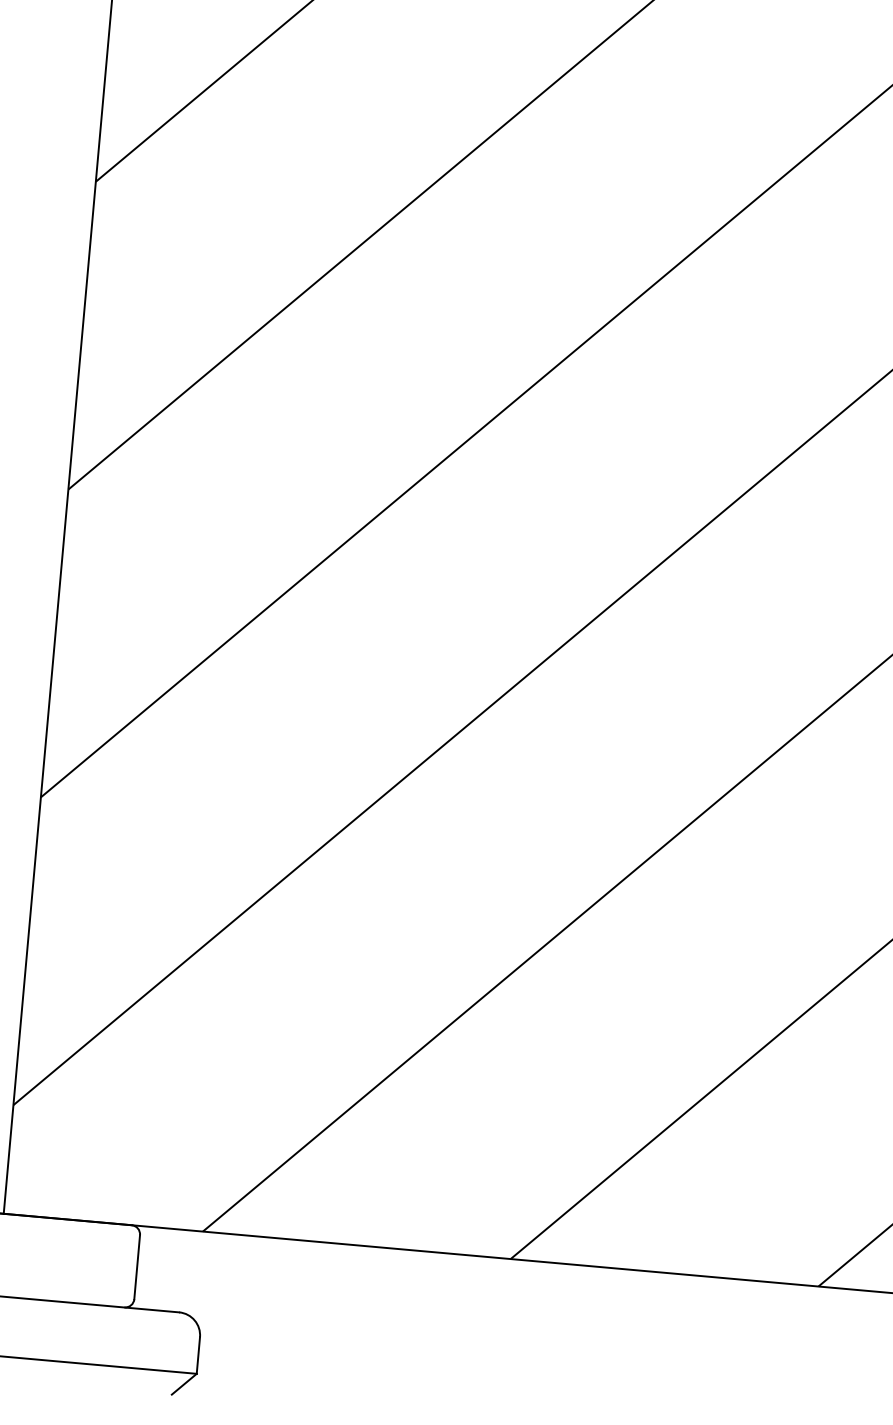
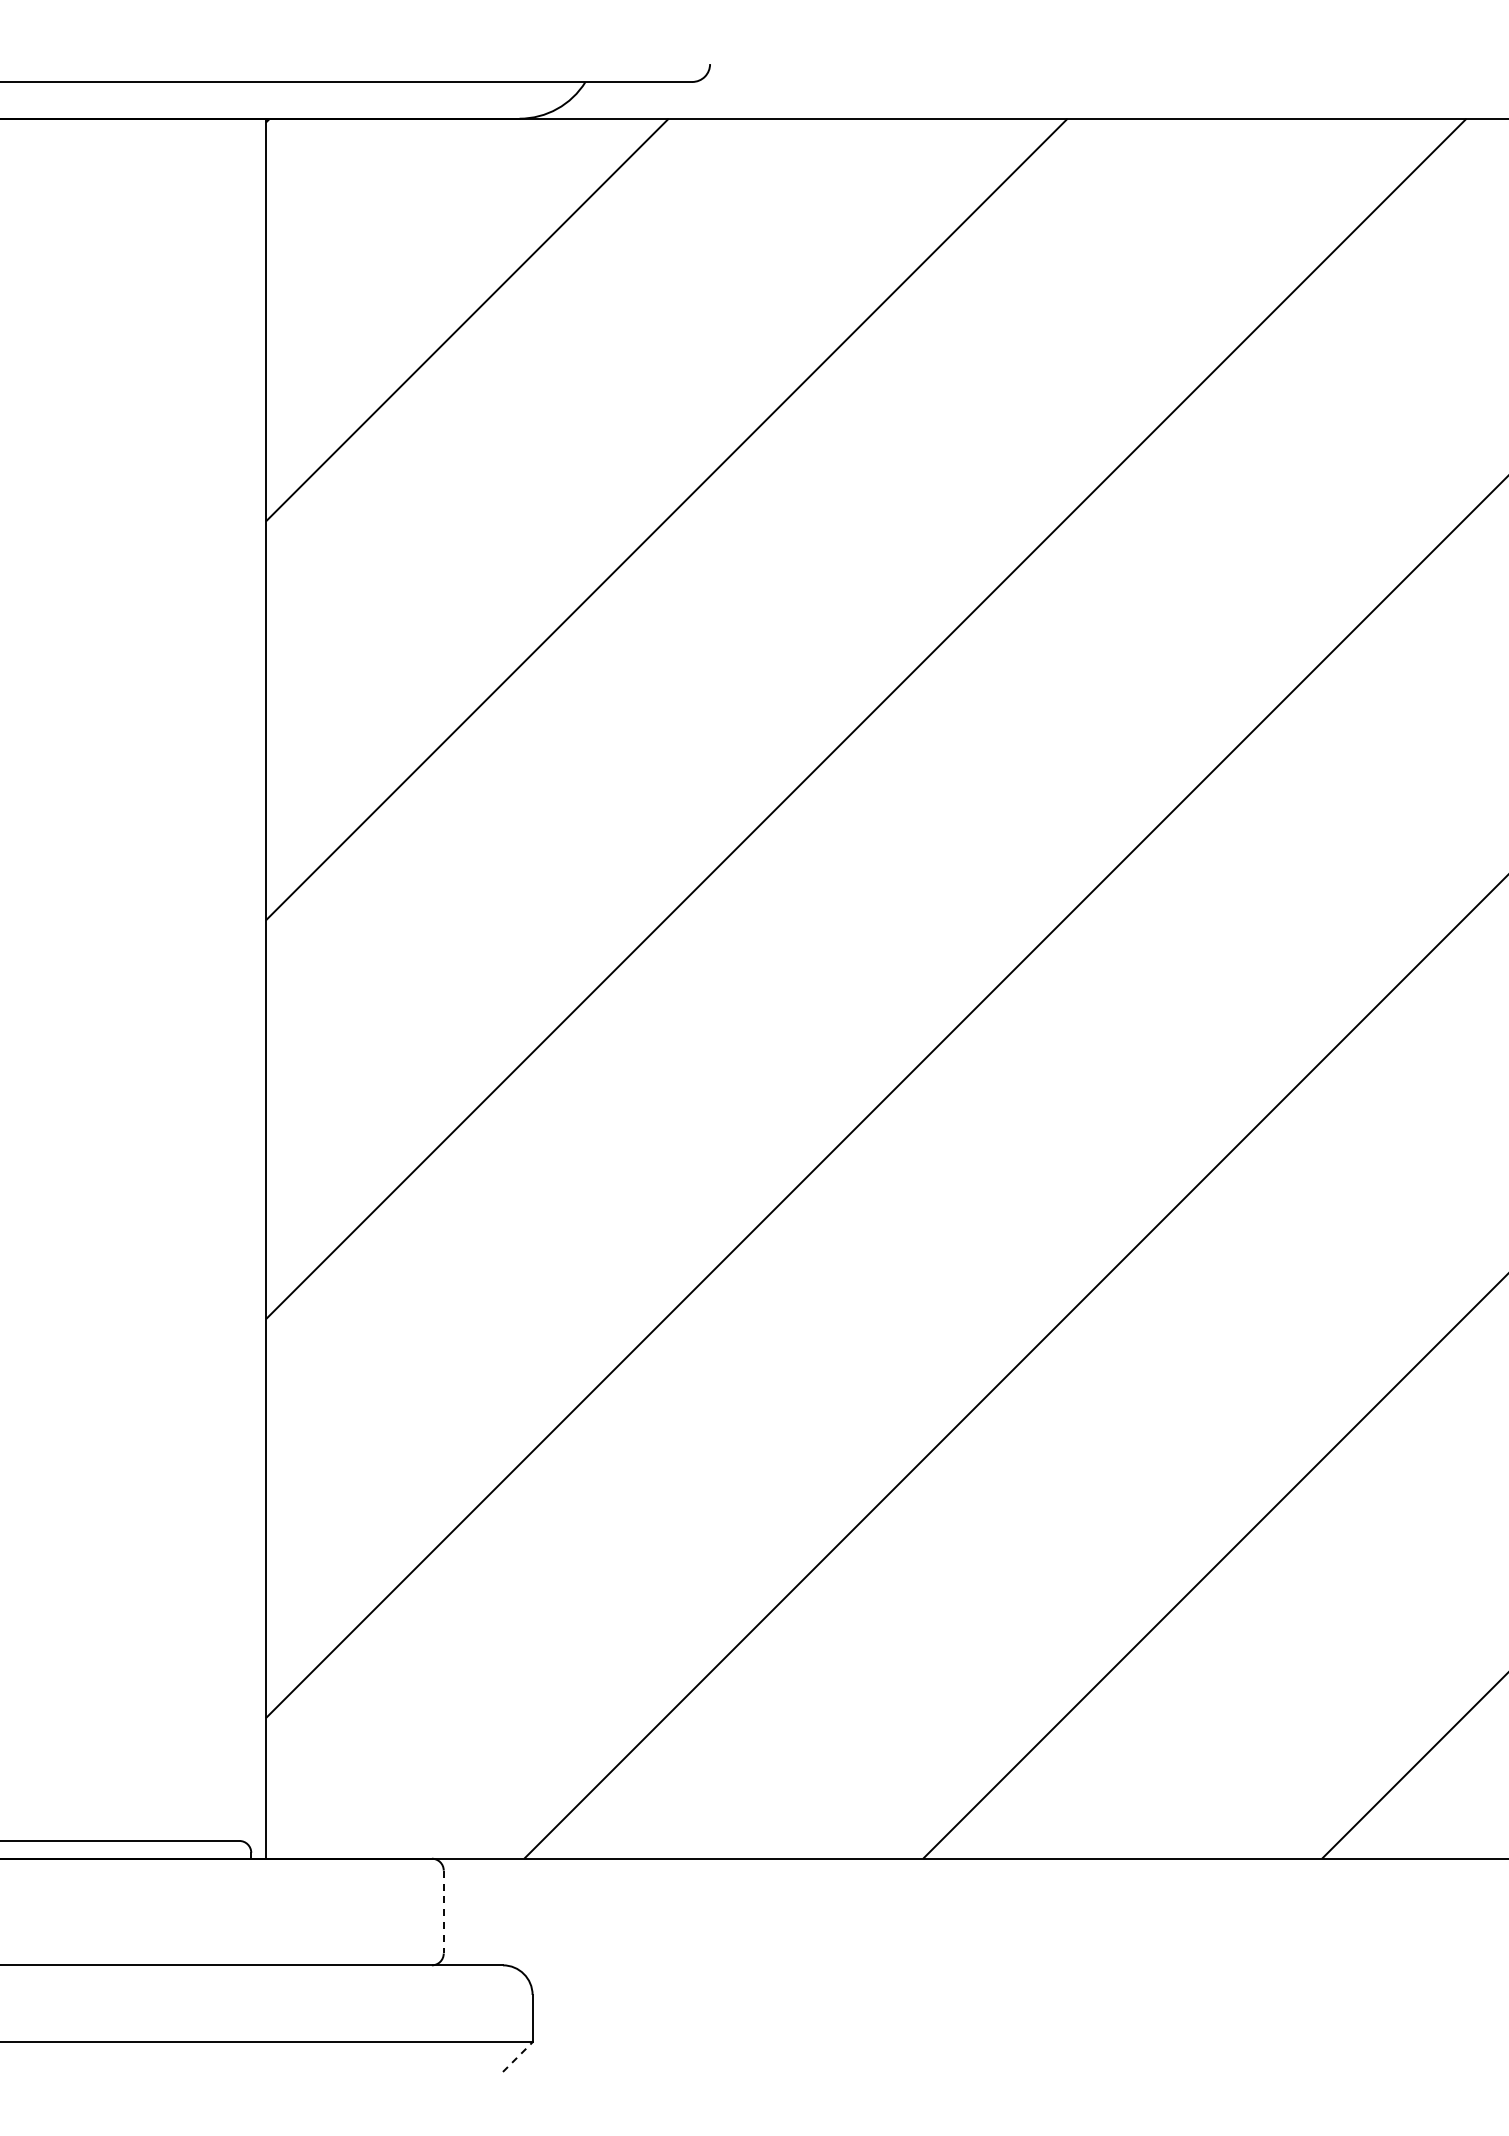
line: (136, 1267) -> (443, 1912), solid -> dashed
line: (184, 1384) -> (517, 2057), solid -> dashed

